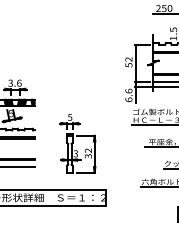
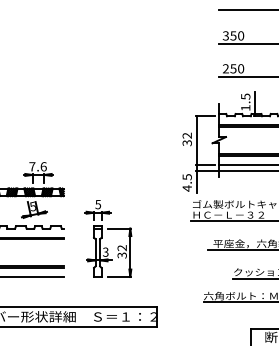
text: (128, 64) -> (186, 142), 52 -> 32
text: (10, 83) -> (32, 166), 3.6 -> 7.6
text: (128, 95) -> (186, 182), 6.6 -> 4.5
part: (77, 143) -> (108, 238), moved

